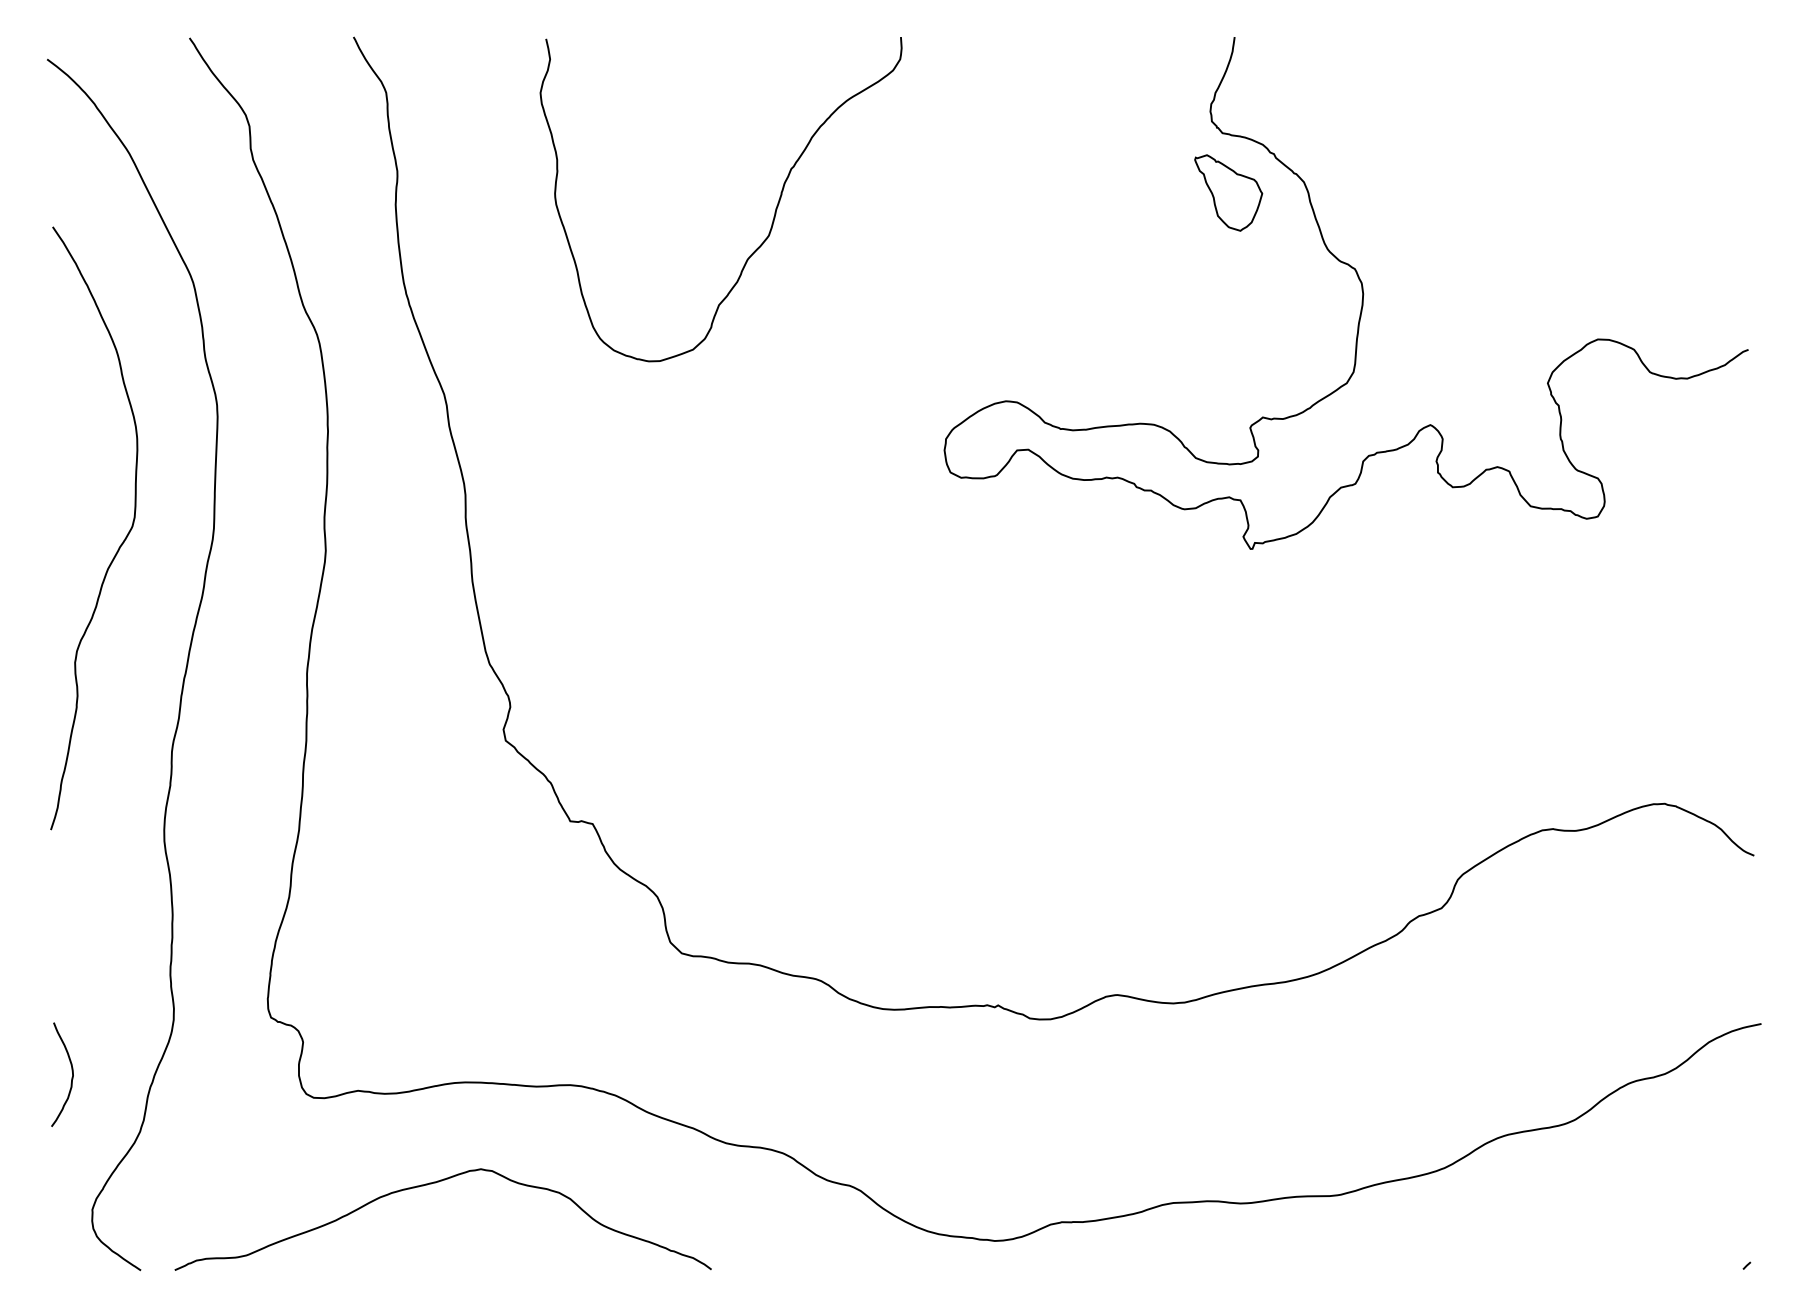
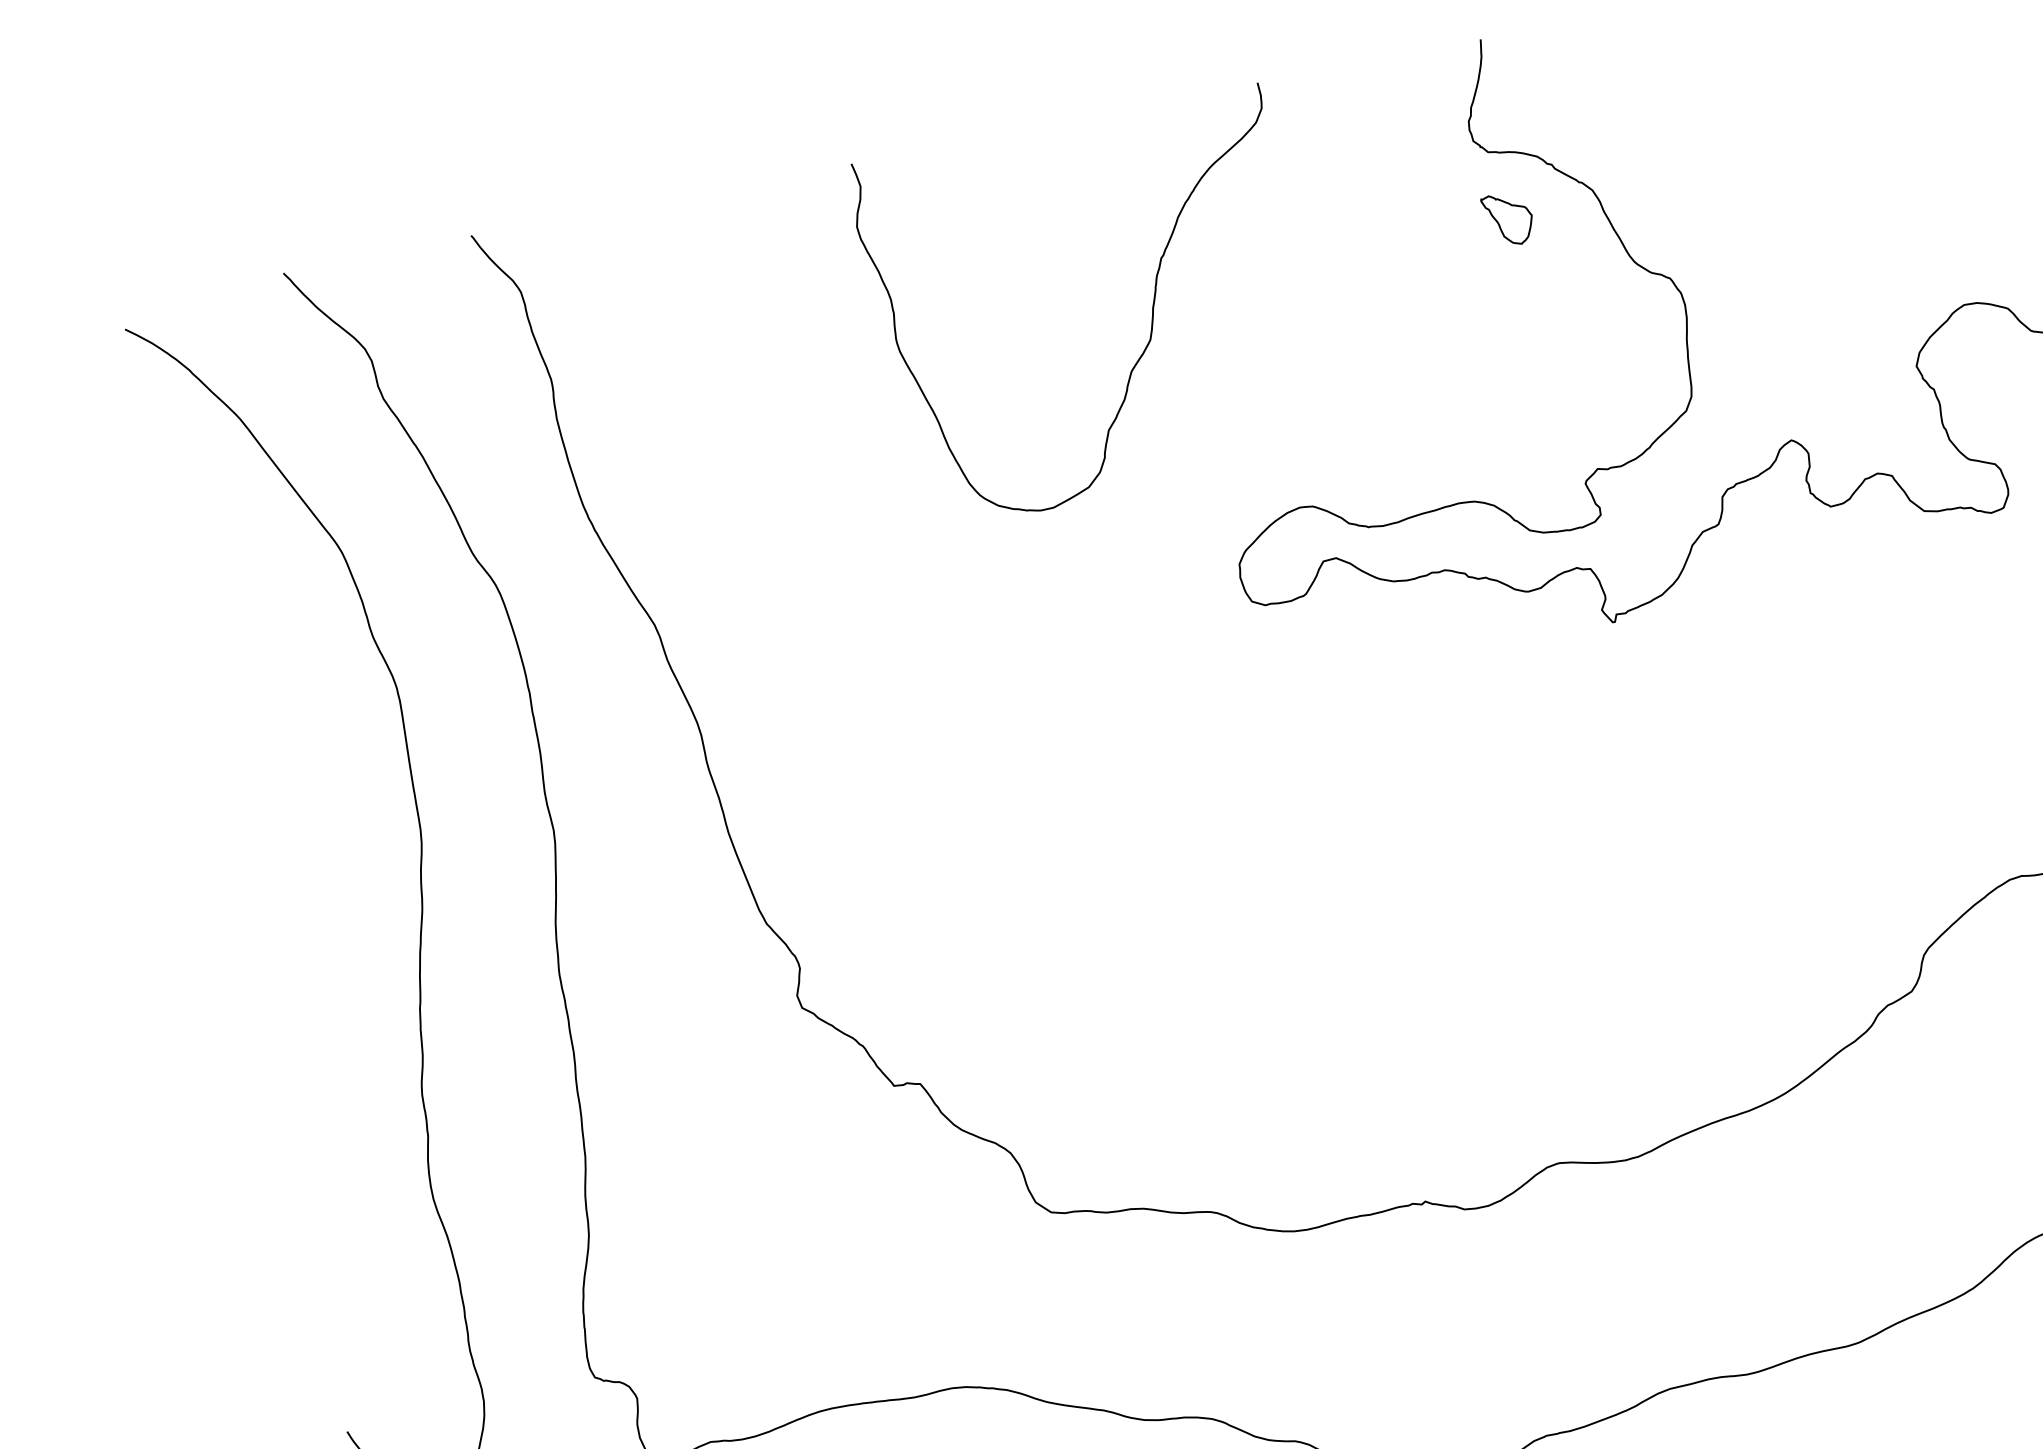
part: (1228, 192) -> (1508, 218), size x0.6
curve: (774, 212) -> (1151, 311), moved
curve: (120, 544) -> (317, 868), removed

